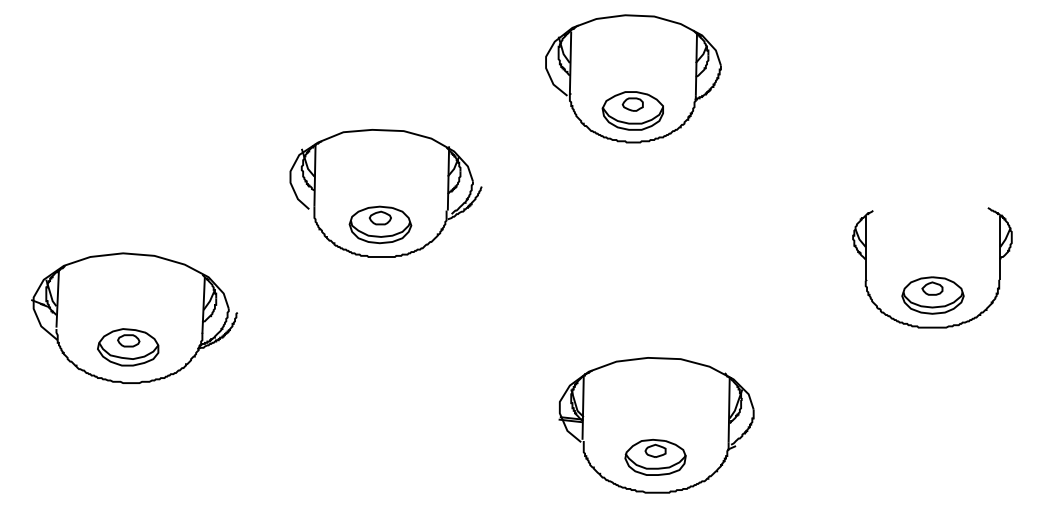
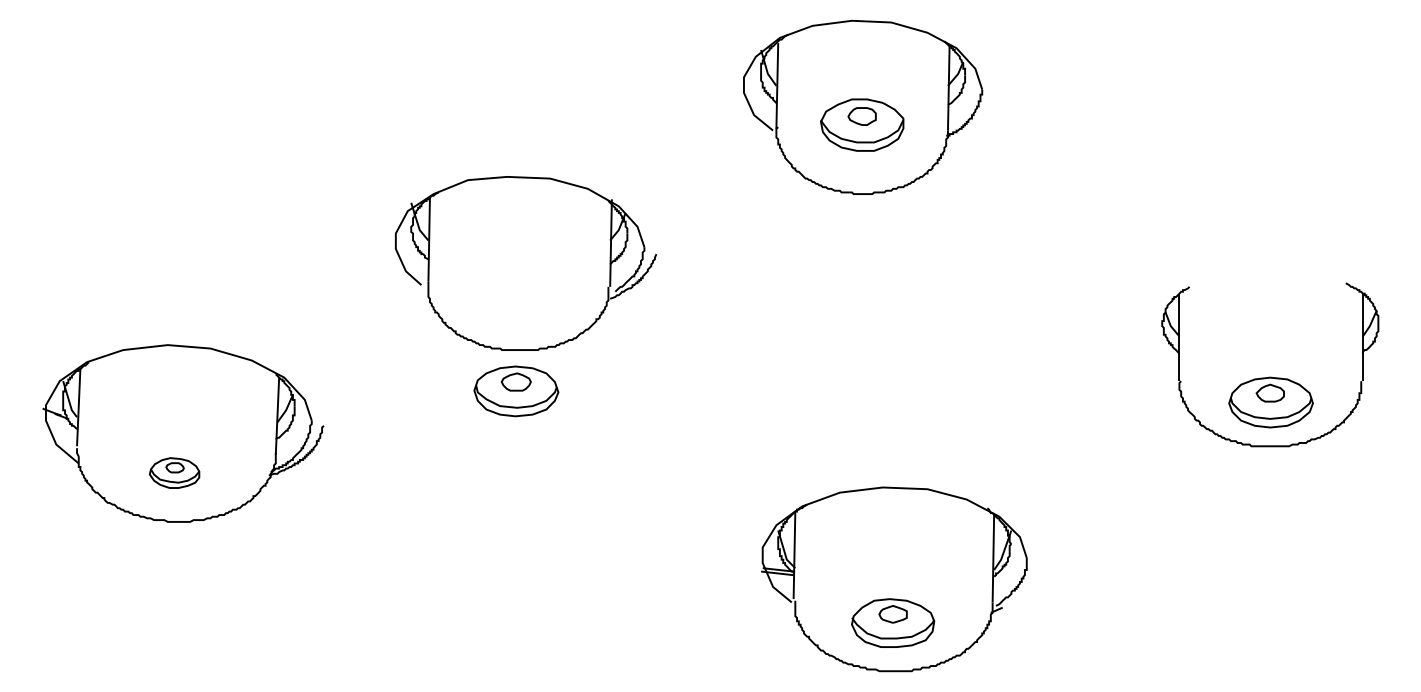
part: (633, 110) -> (862, 124), moved
part: (380, 225) -> (516, 391), moved
part: (128, 346) -> (174, 472), size x0.6

